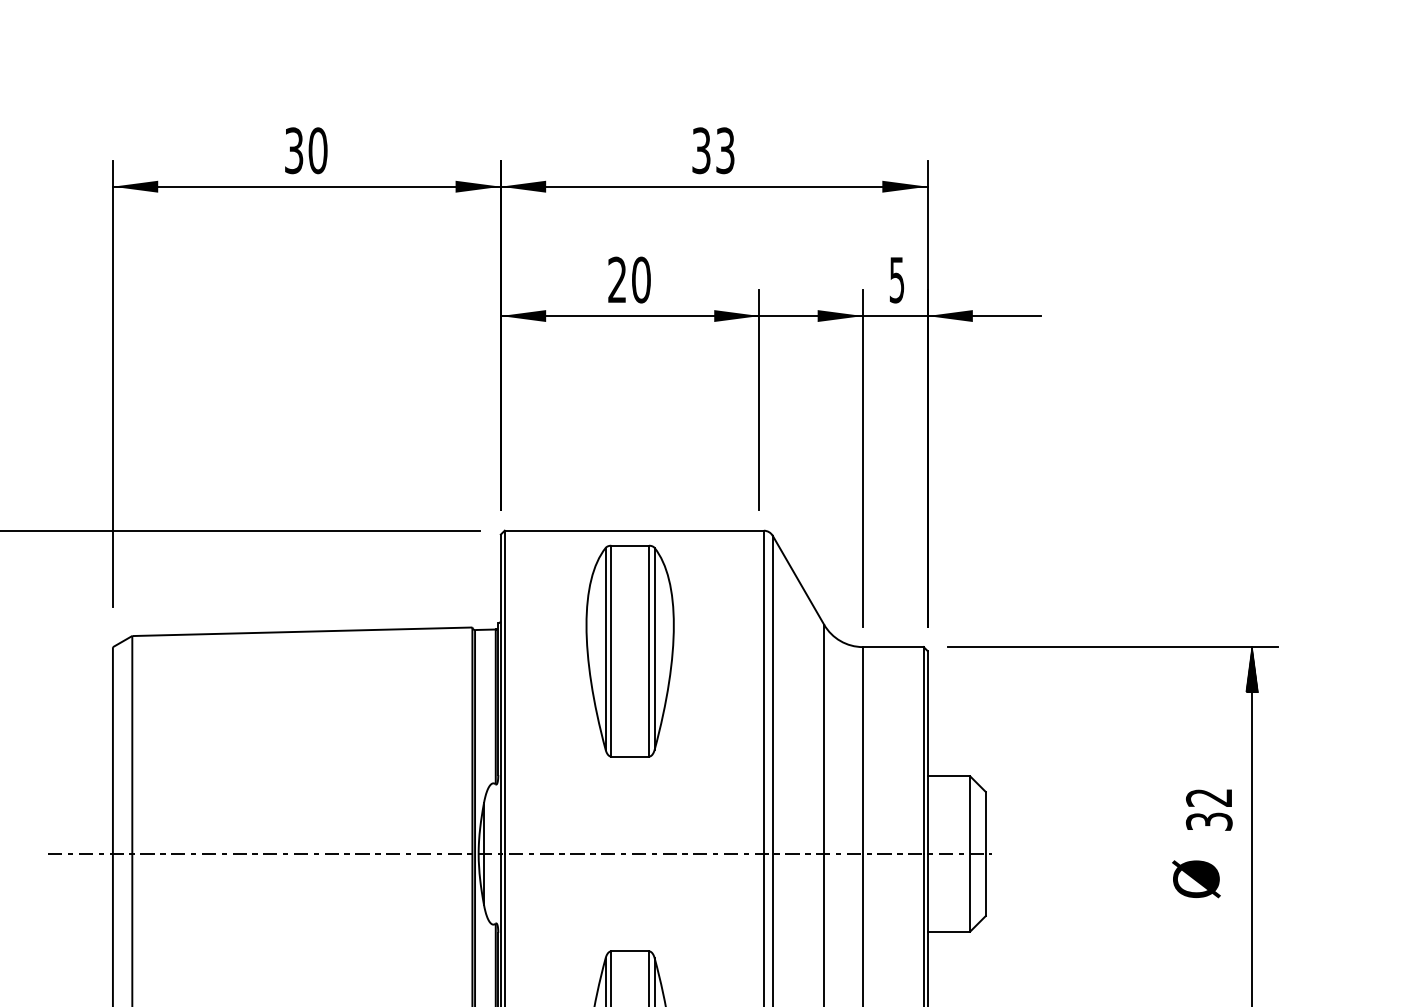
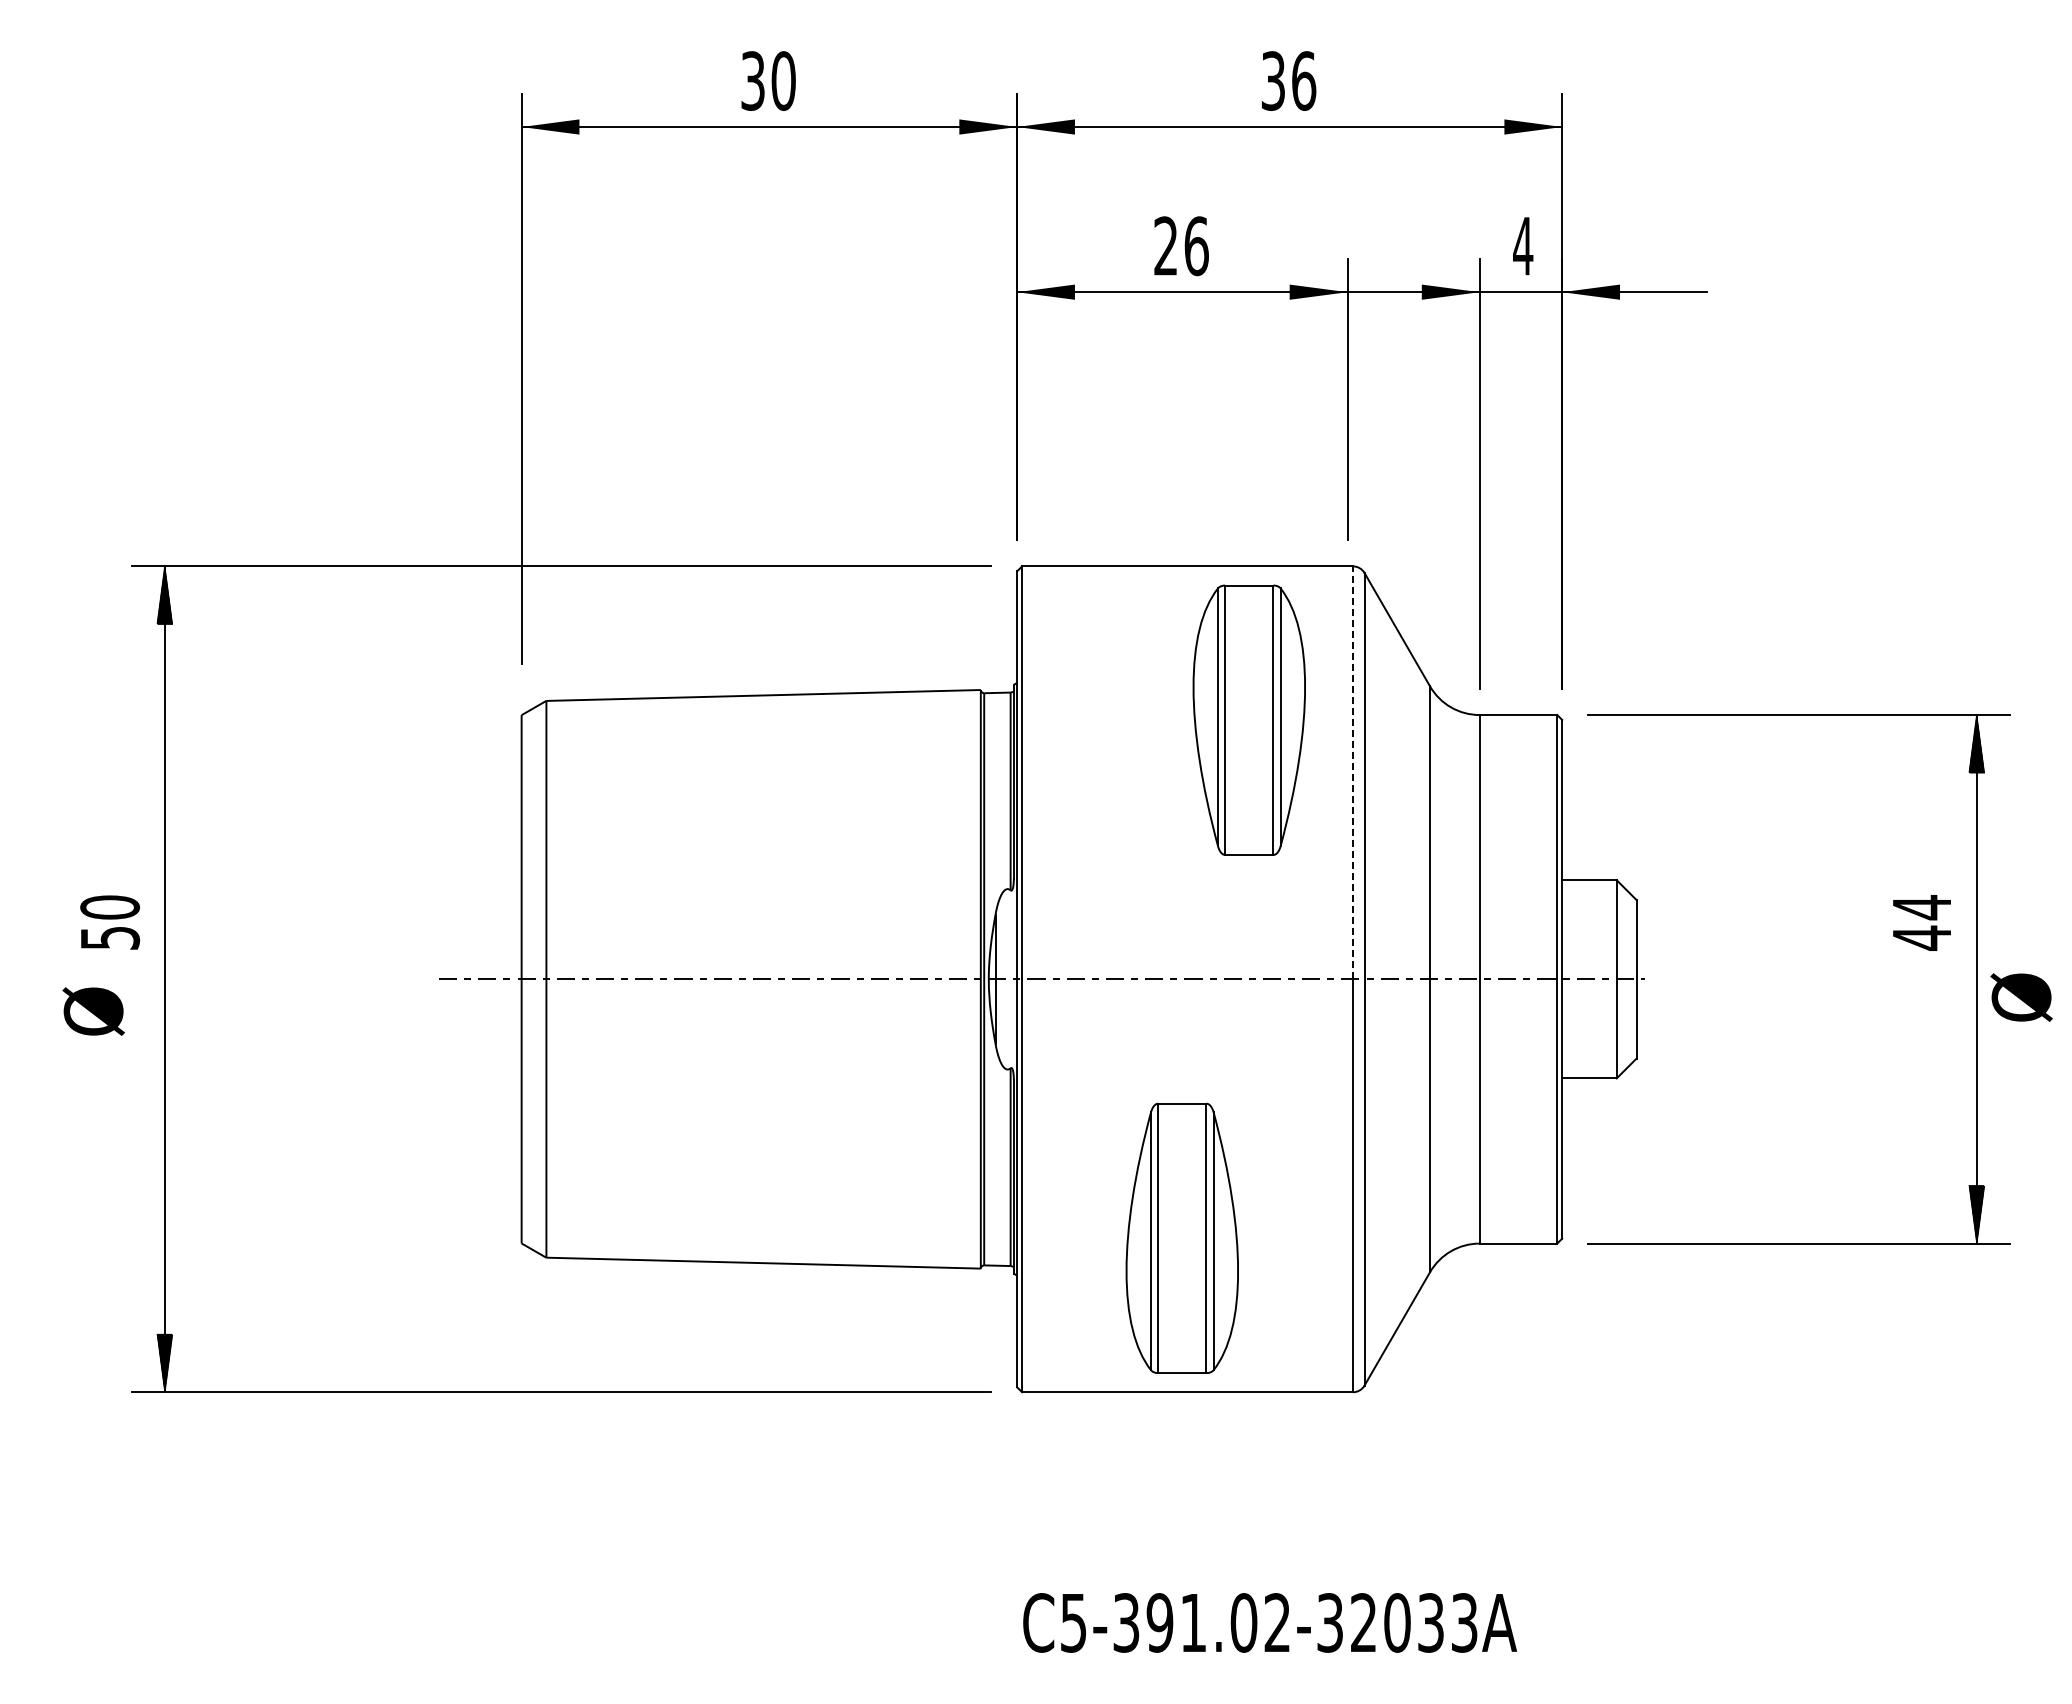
text: (725, 150) -> (1304, 80), 33 -> 36
text: (641, 280) -> (1196, 246), 20 -> 26
text: (897, 280) -> (1523, 246), 5 -> 4
part: (629, 650) -> (1248, 719), moved
line: (764, 692) -> (1353, 772), solid -> dashed
text: (1208, 809) -> (1921, 922), 32 -> 44
text: (1196, 879) -> (2021, 997), moved

